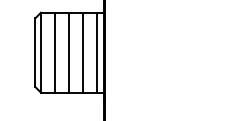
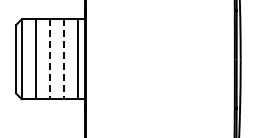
line: (68, 53) -> (49, 60), solid -> dashed
line: (82, 53) -> (63, 60), solid -> dashed

